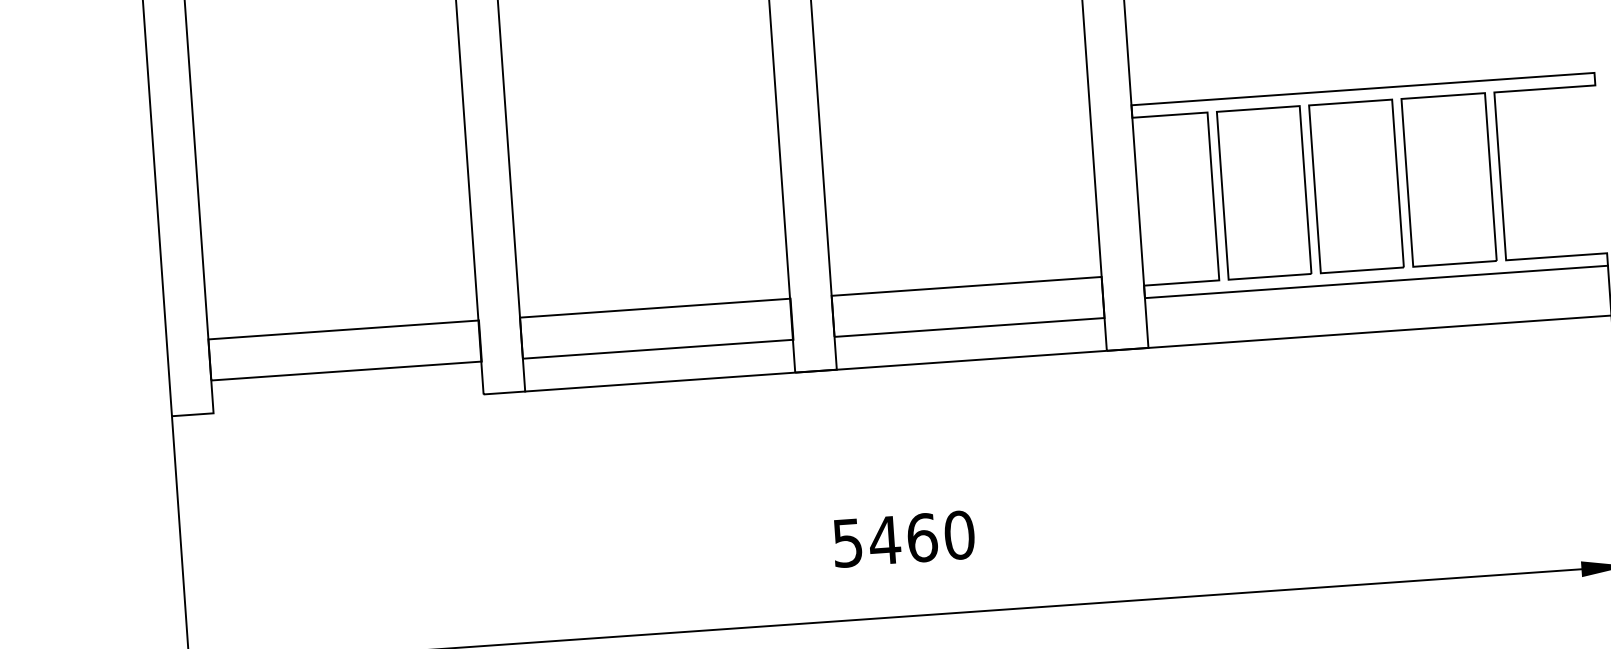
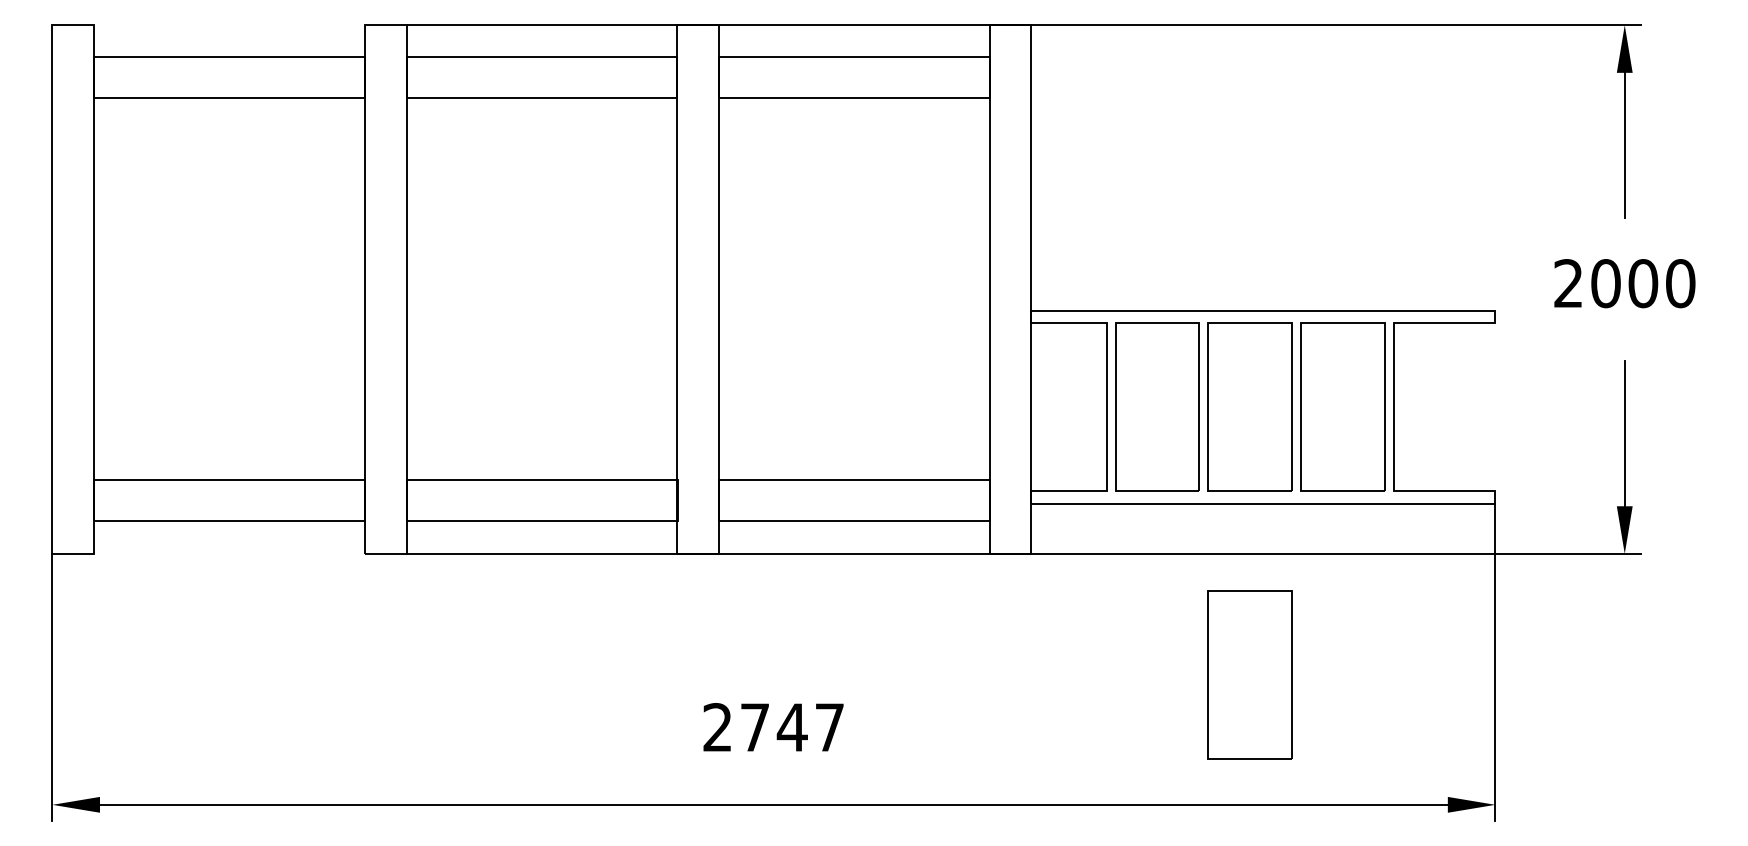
part: (1374, 453) -> (1249, 674), added
text: (903, 539) -> (773, 727), 5460 -> 2747

